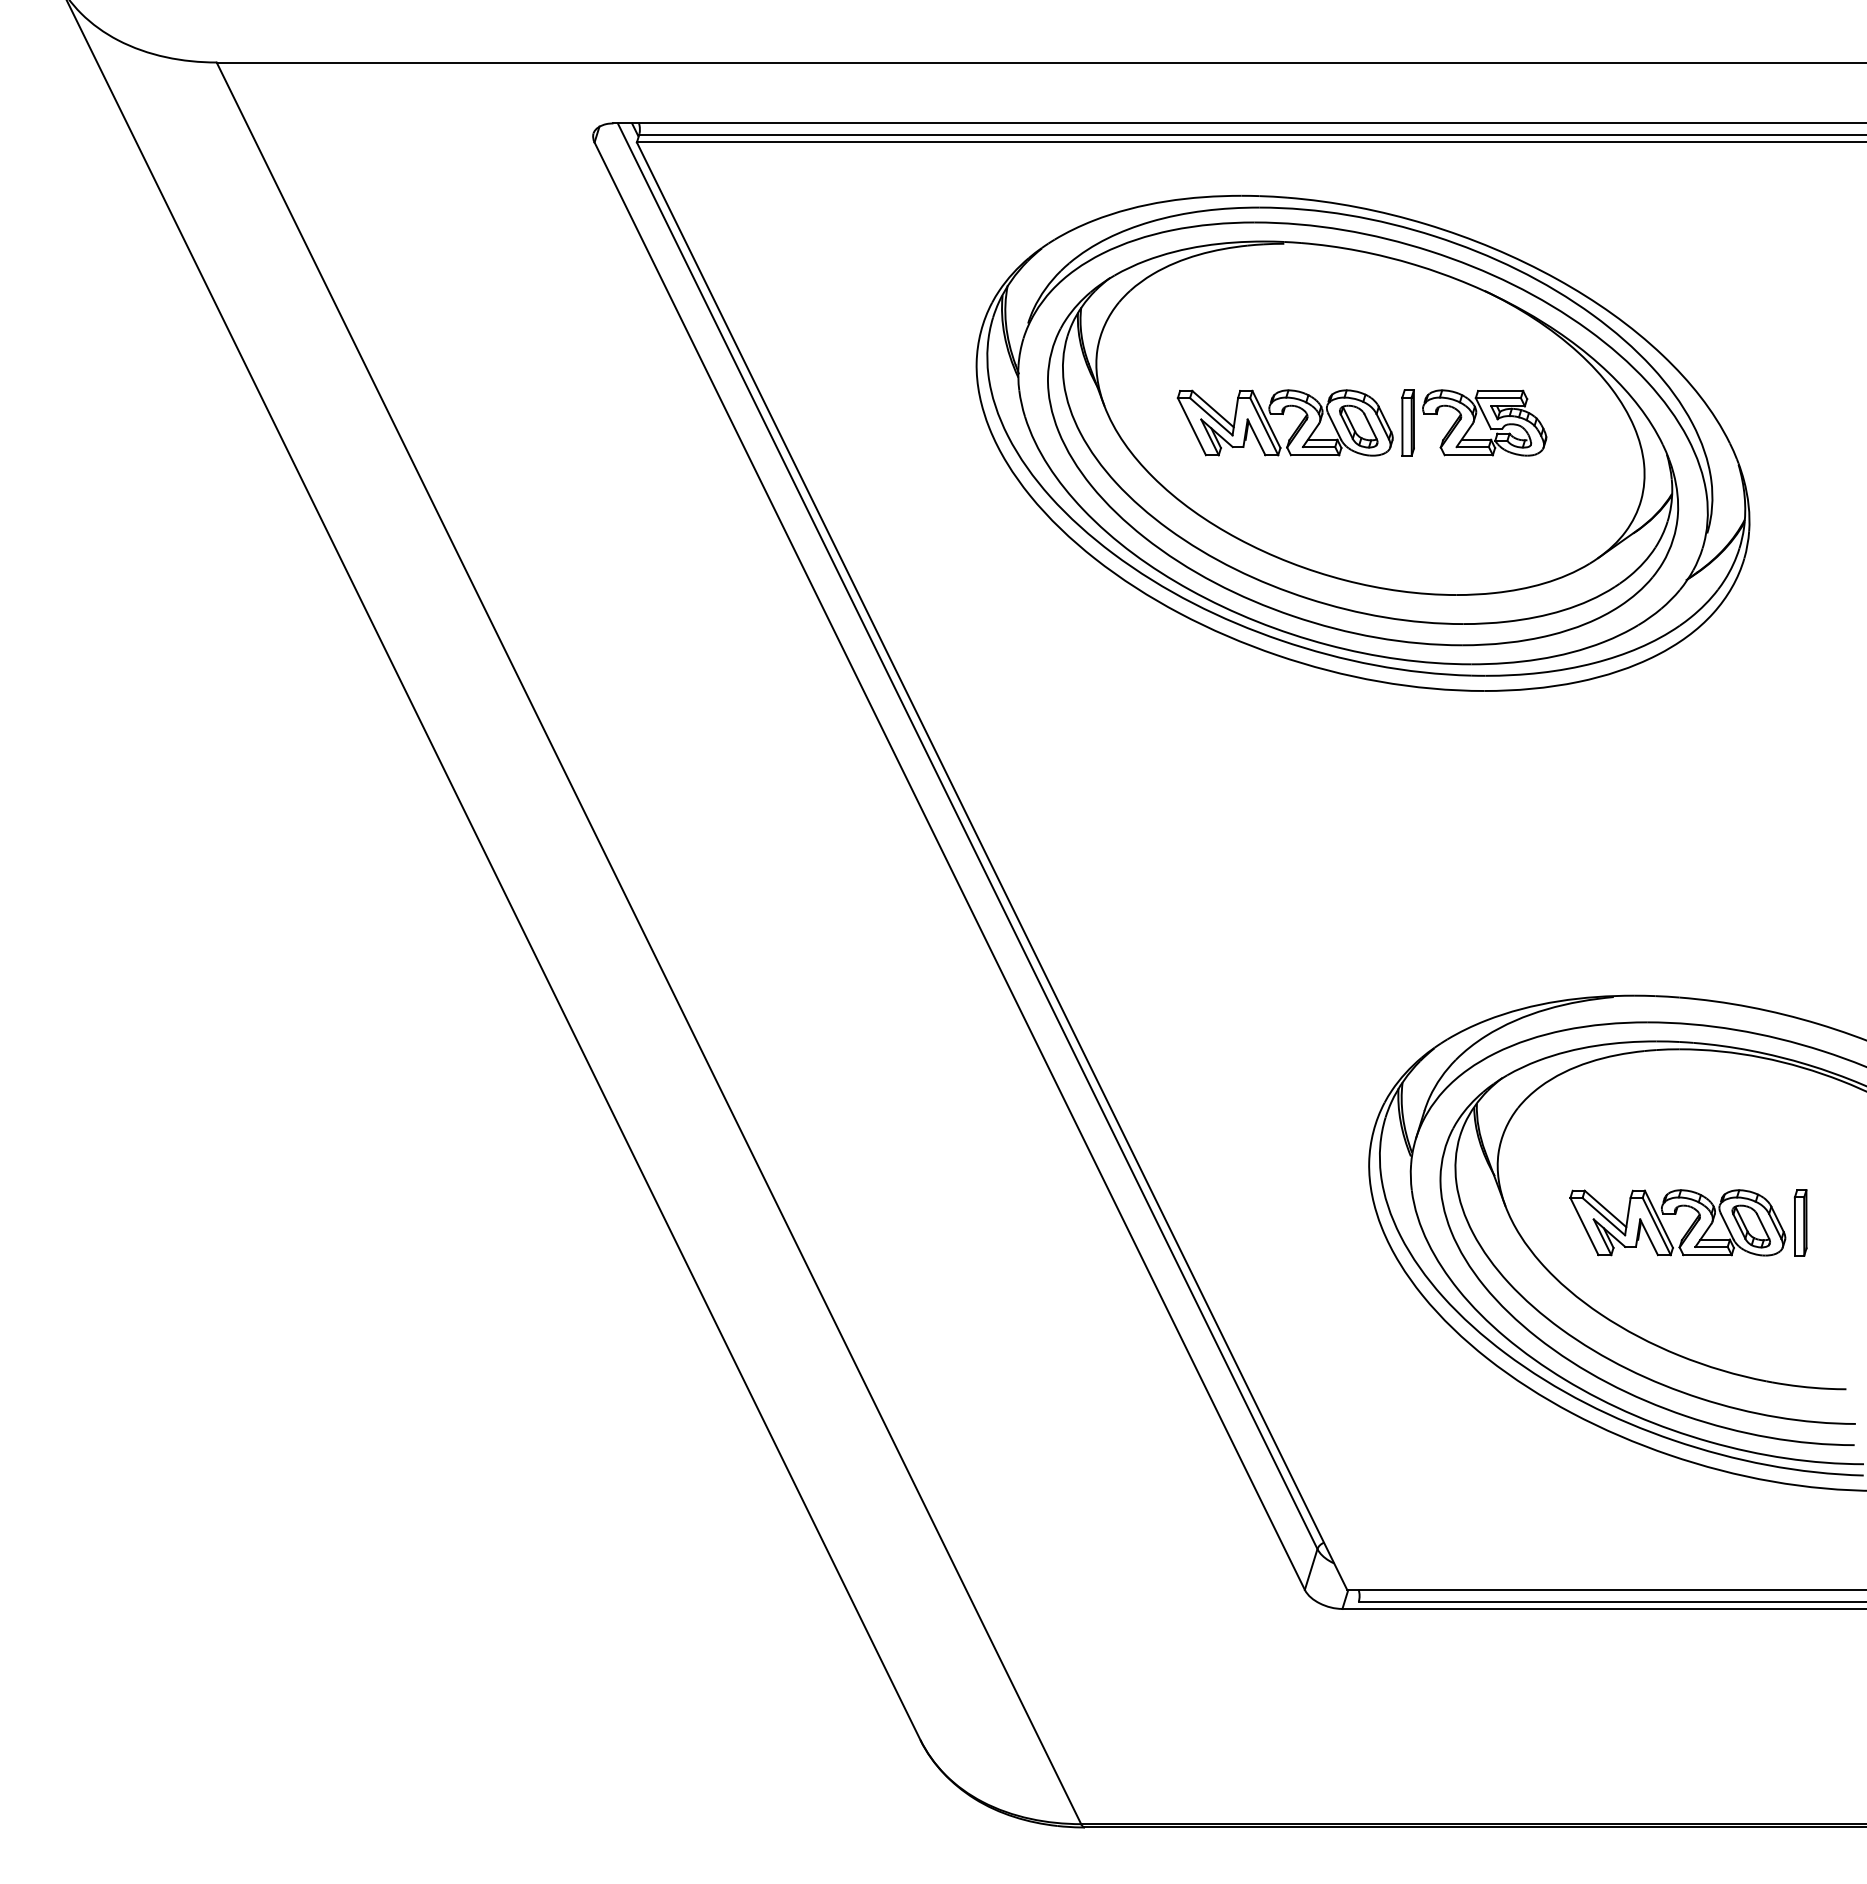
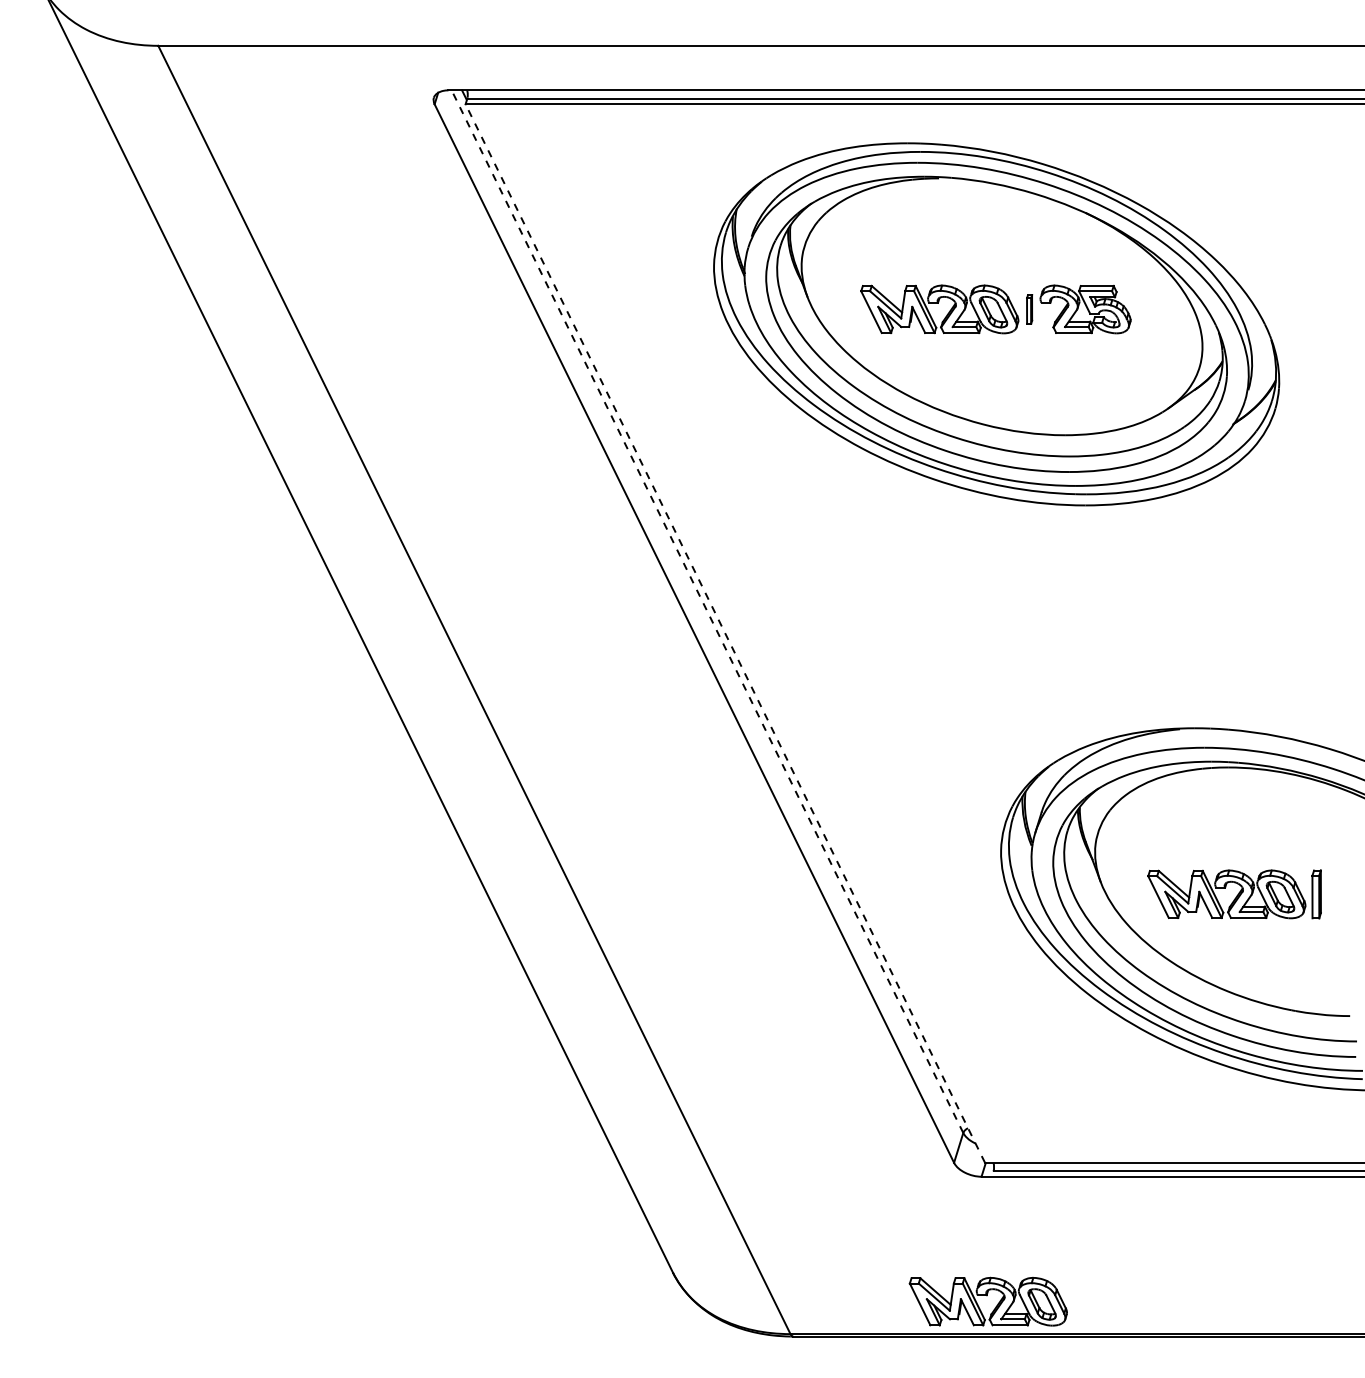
part: (1407, 422) -> (1029, 309), size x0.6
line: (967, 835) -> (707, 611), solid -> dashed
line: (991, 865) -> (724, 633), solid -> dashed
part: (1350, 1771) -> (987, 1295), added

